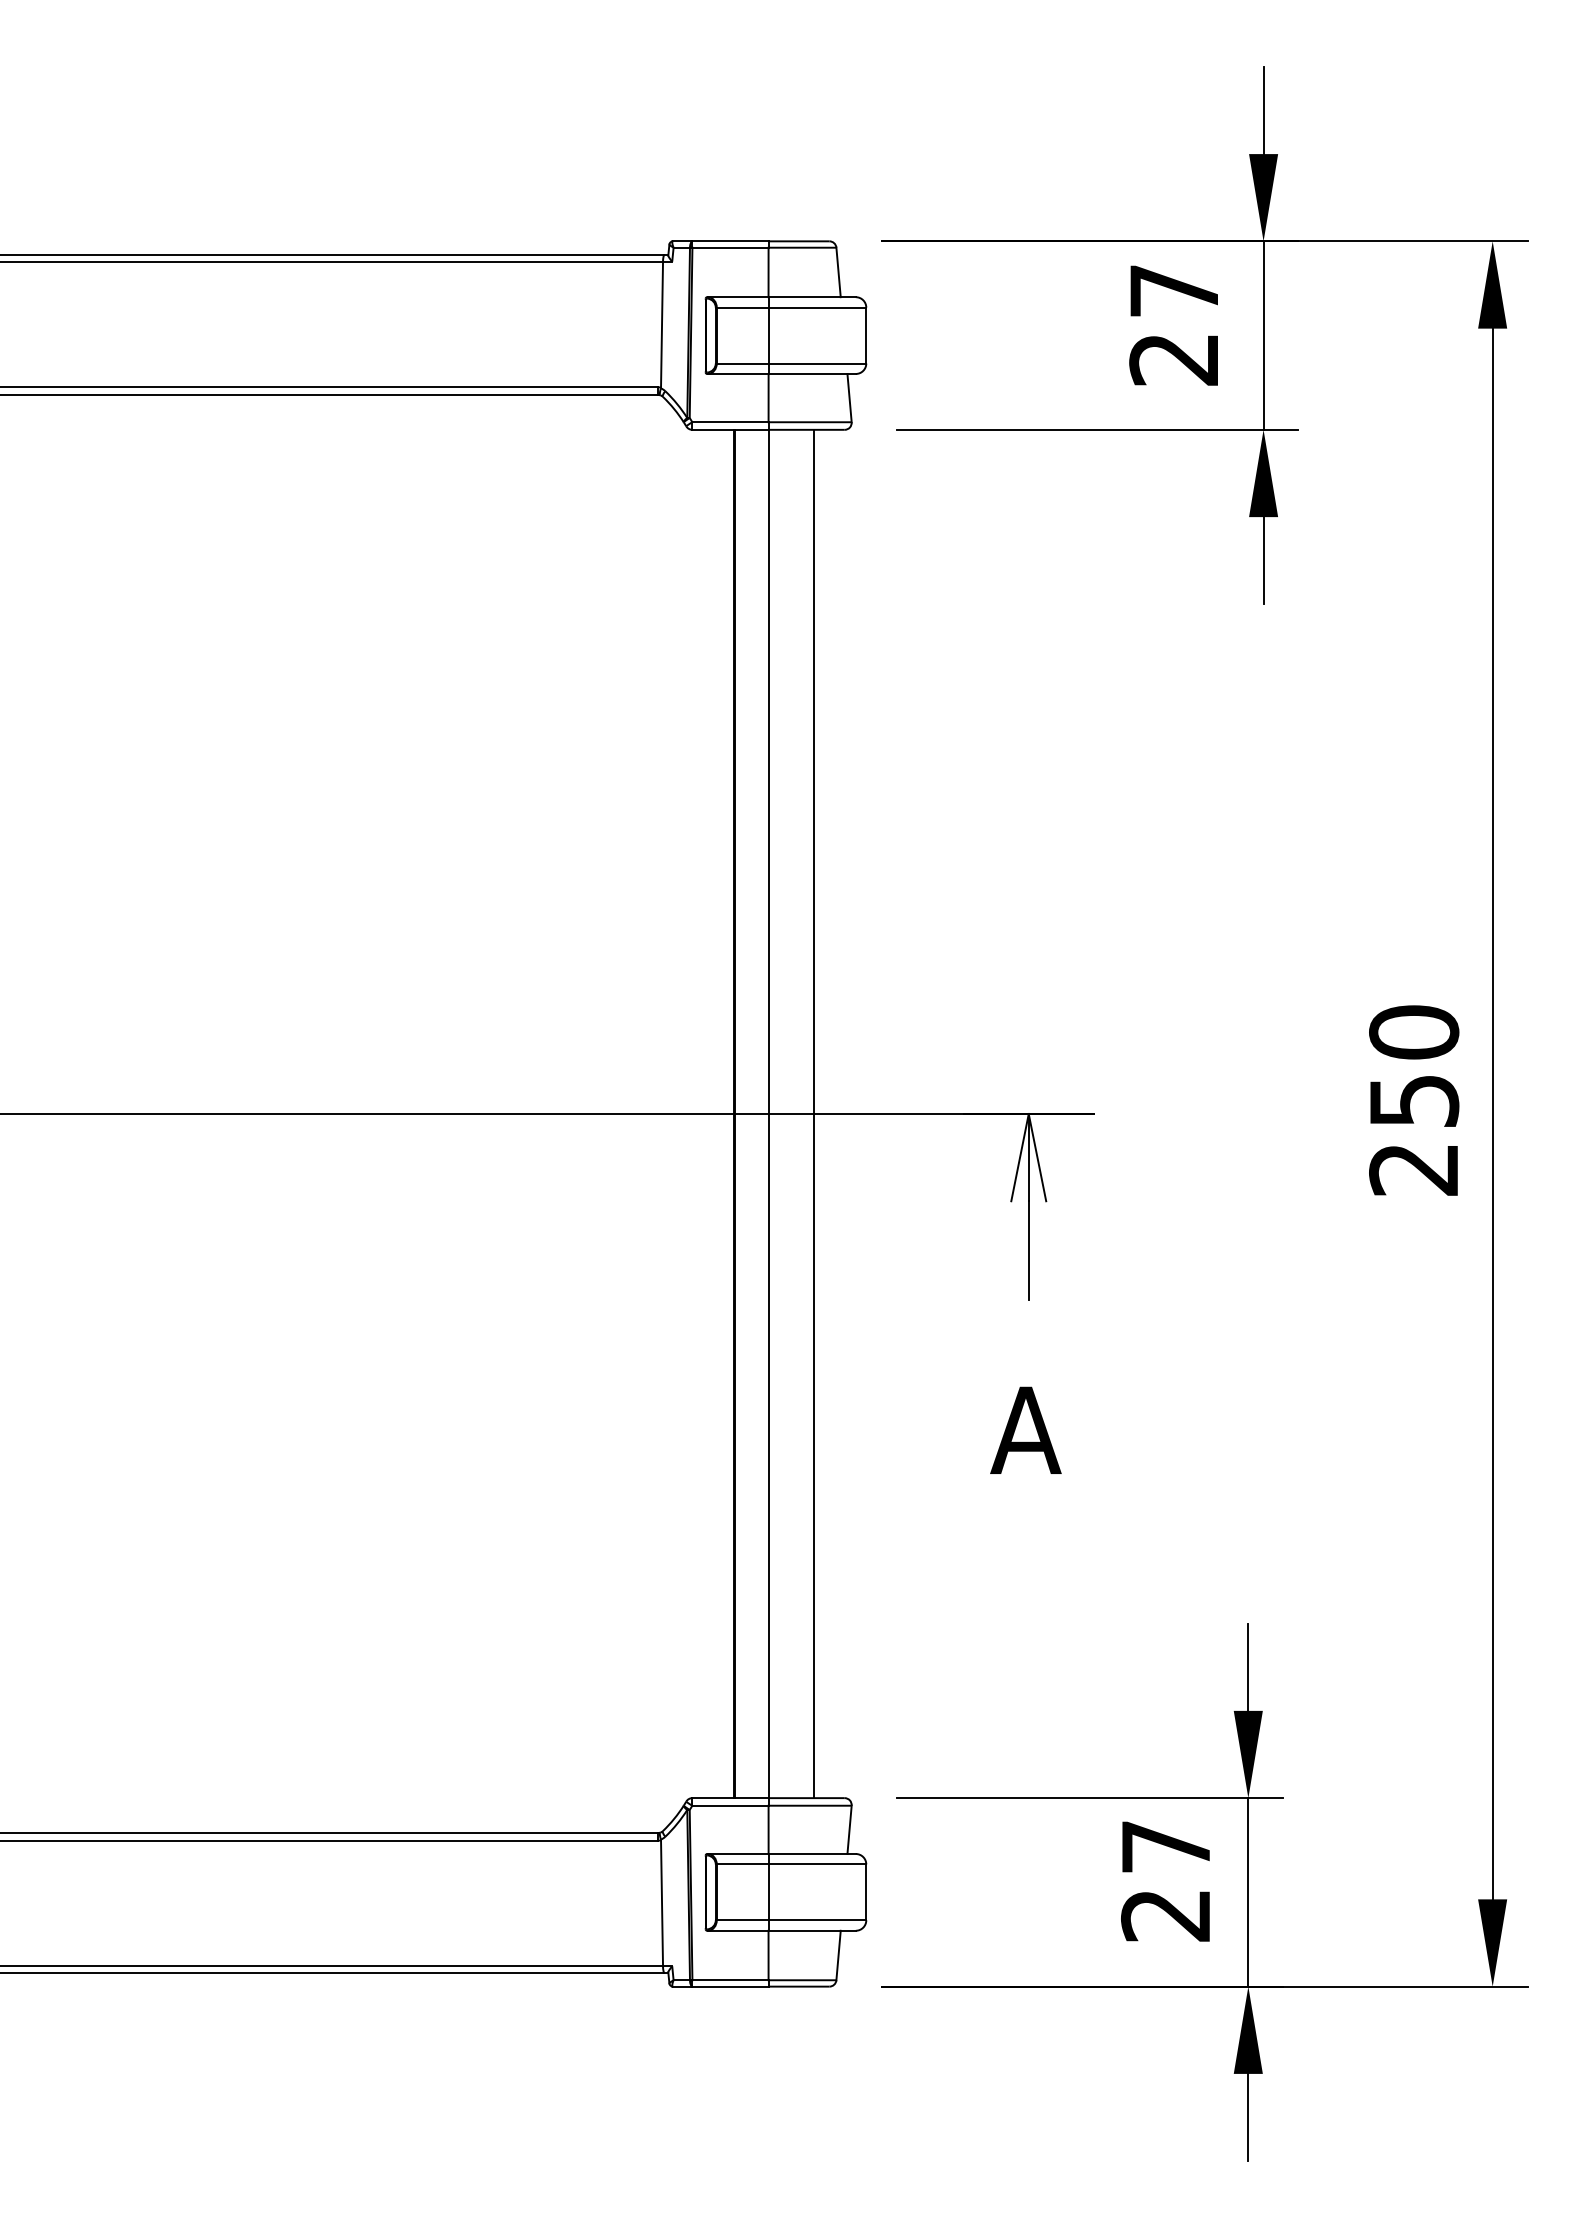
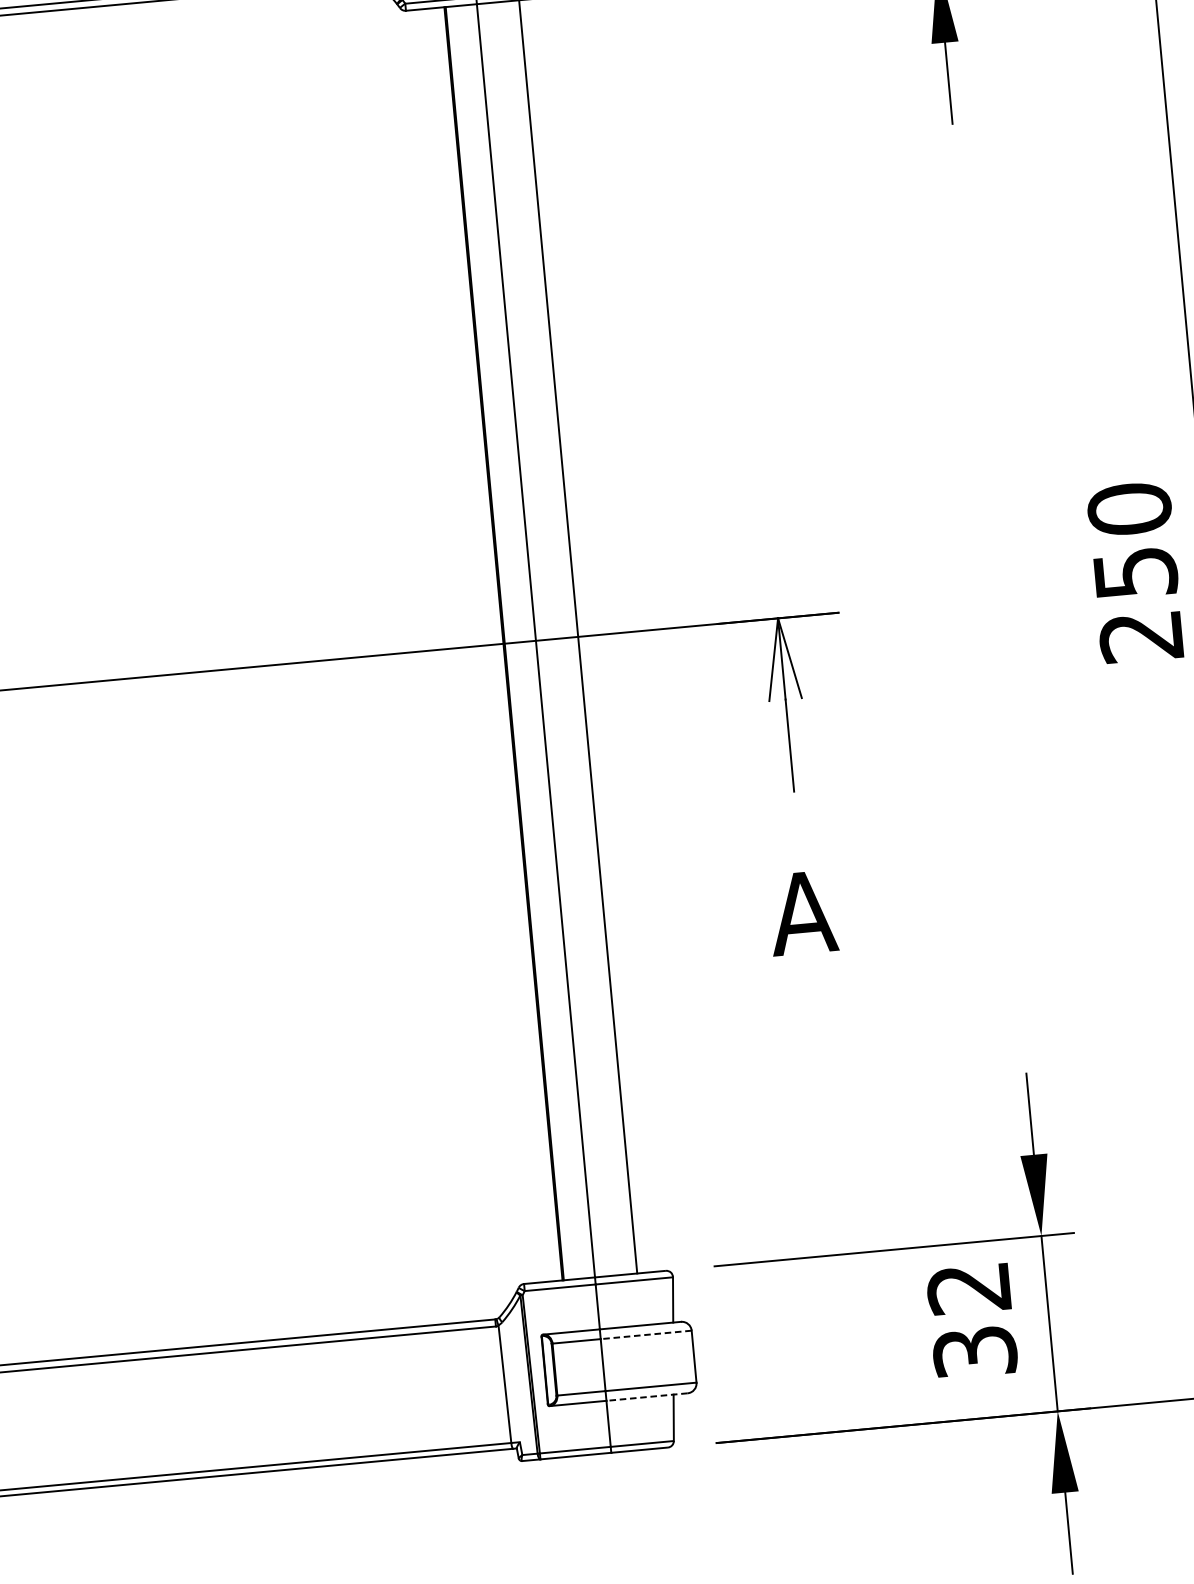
line: (817, 1864) -> (646, 1334), solid -> dashed
text: (1166, 1881) -> (972, 1320), 27 -> 32
line: (812, 1930) -> (647, 1396), solid -> dashed

